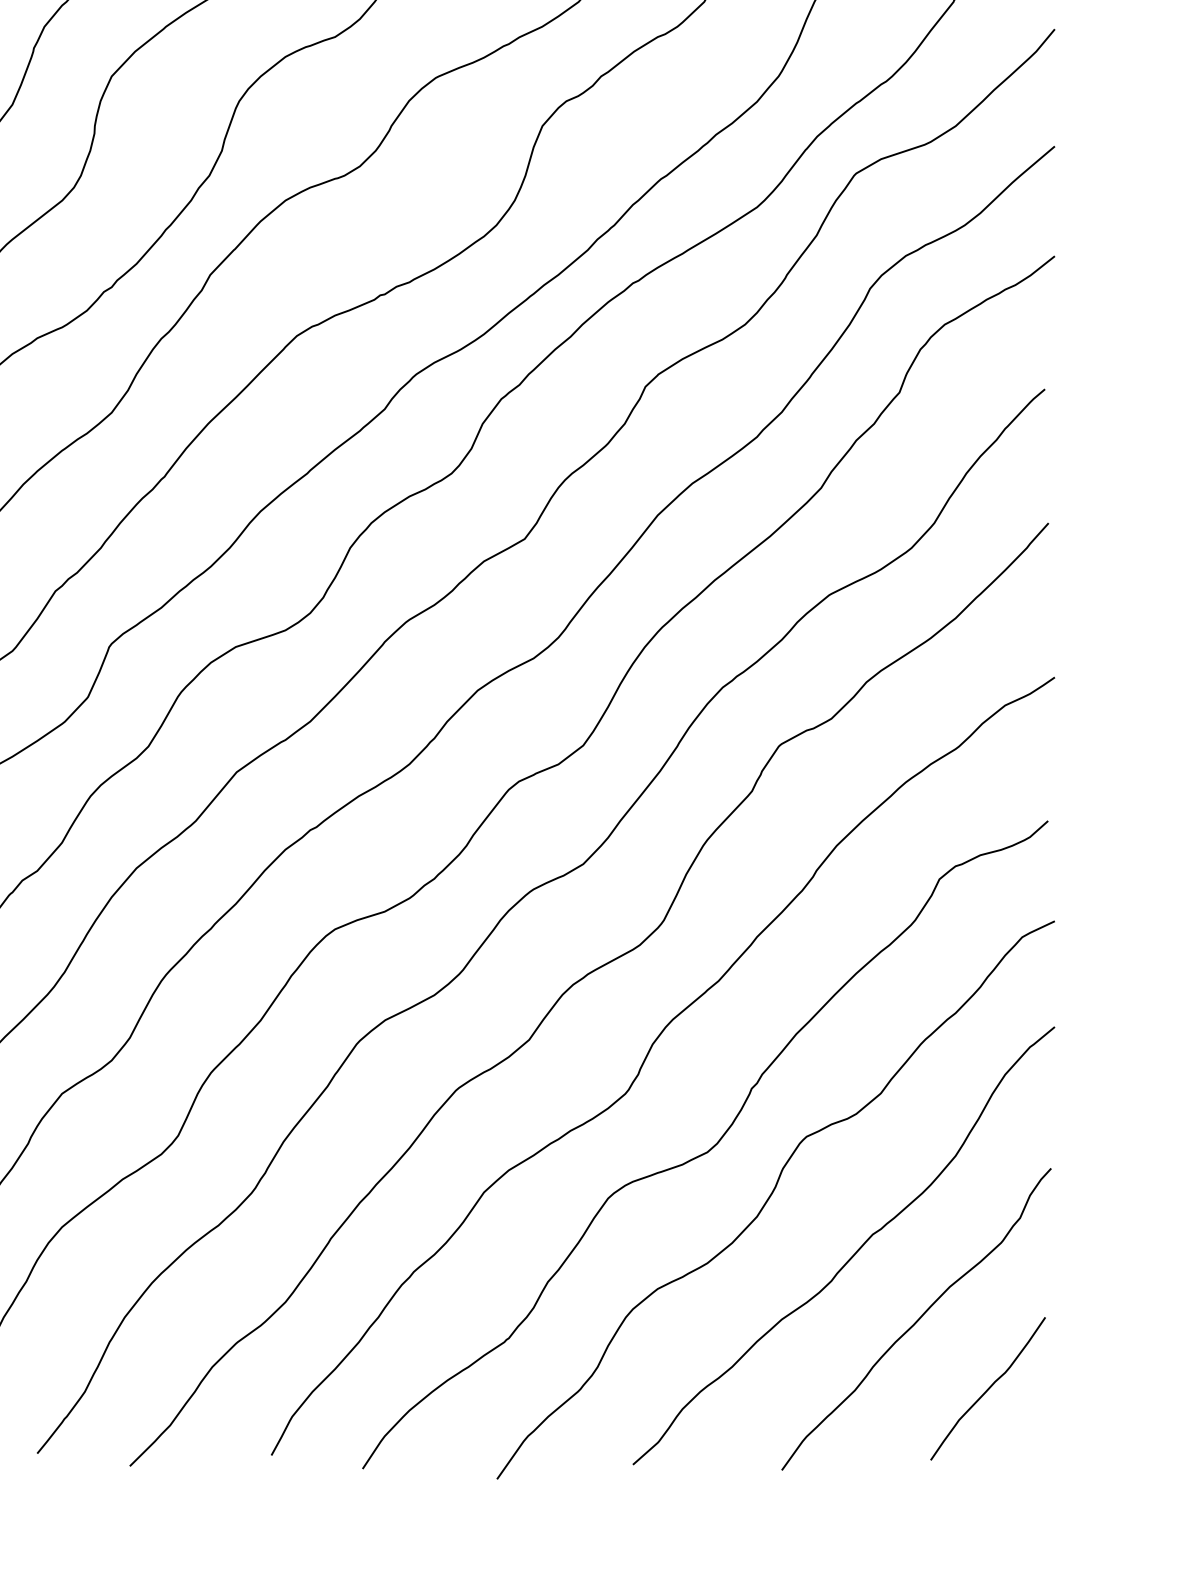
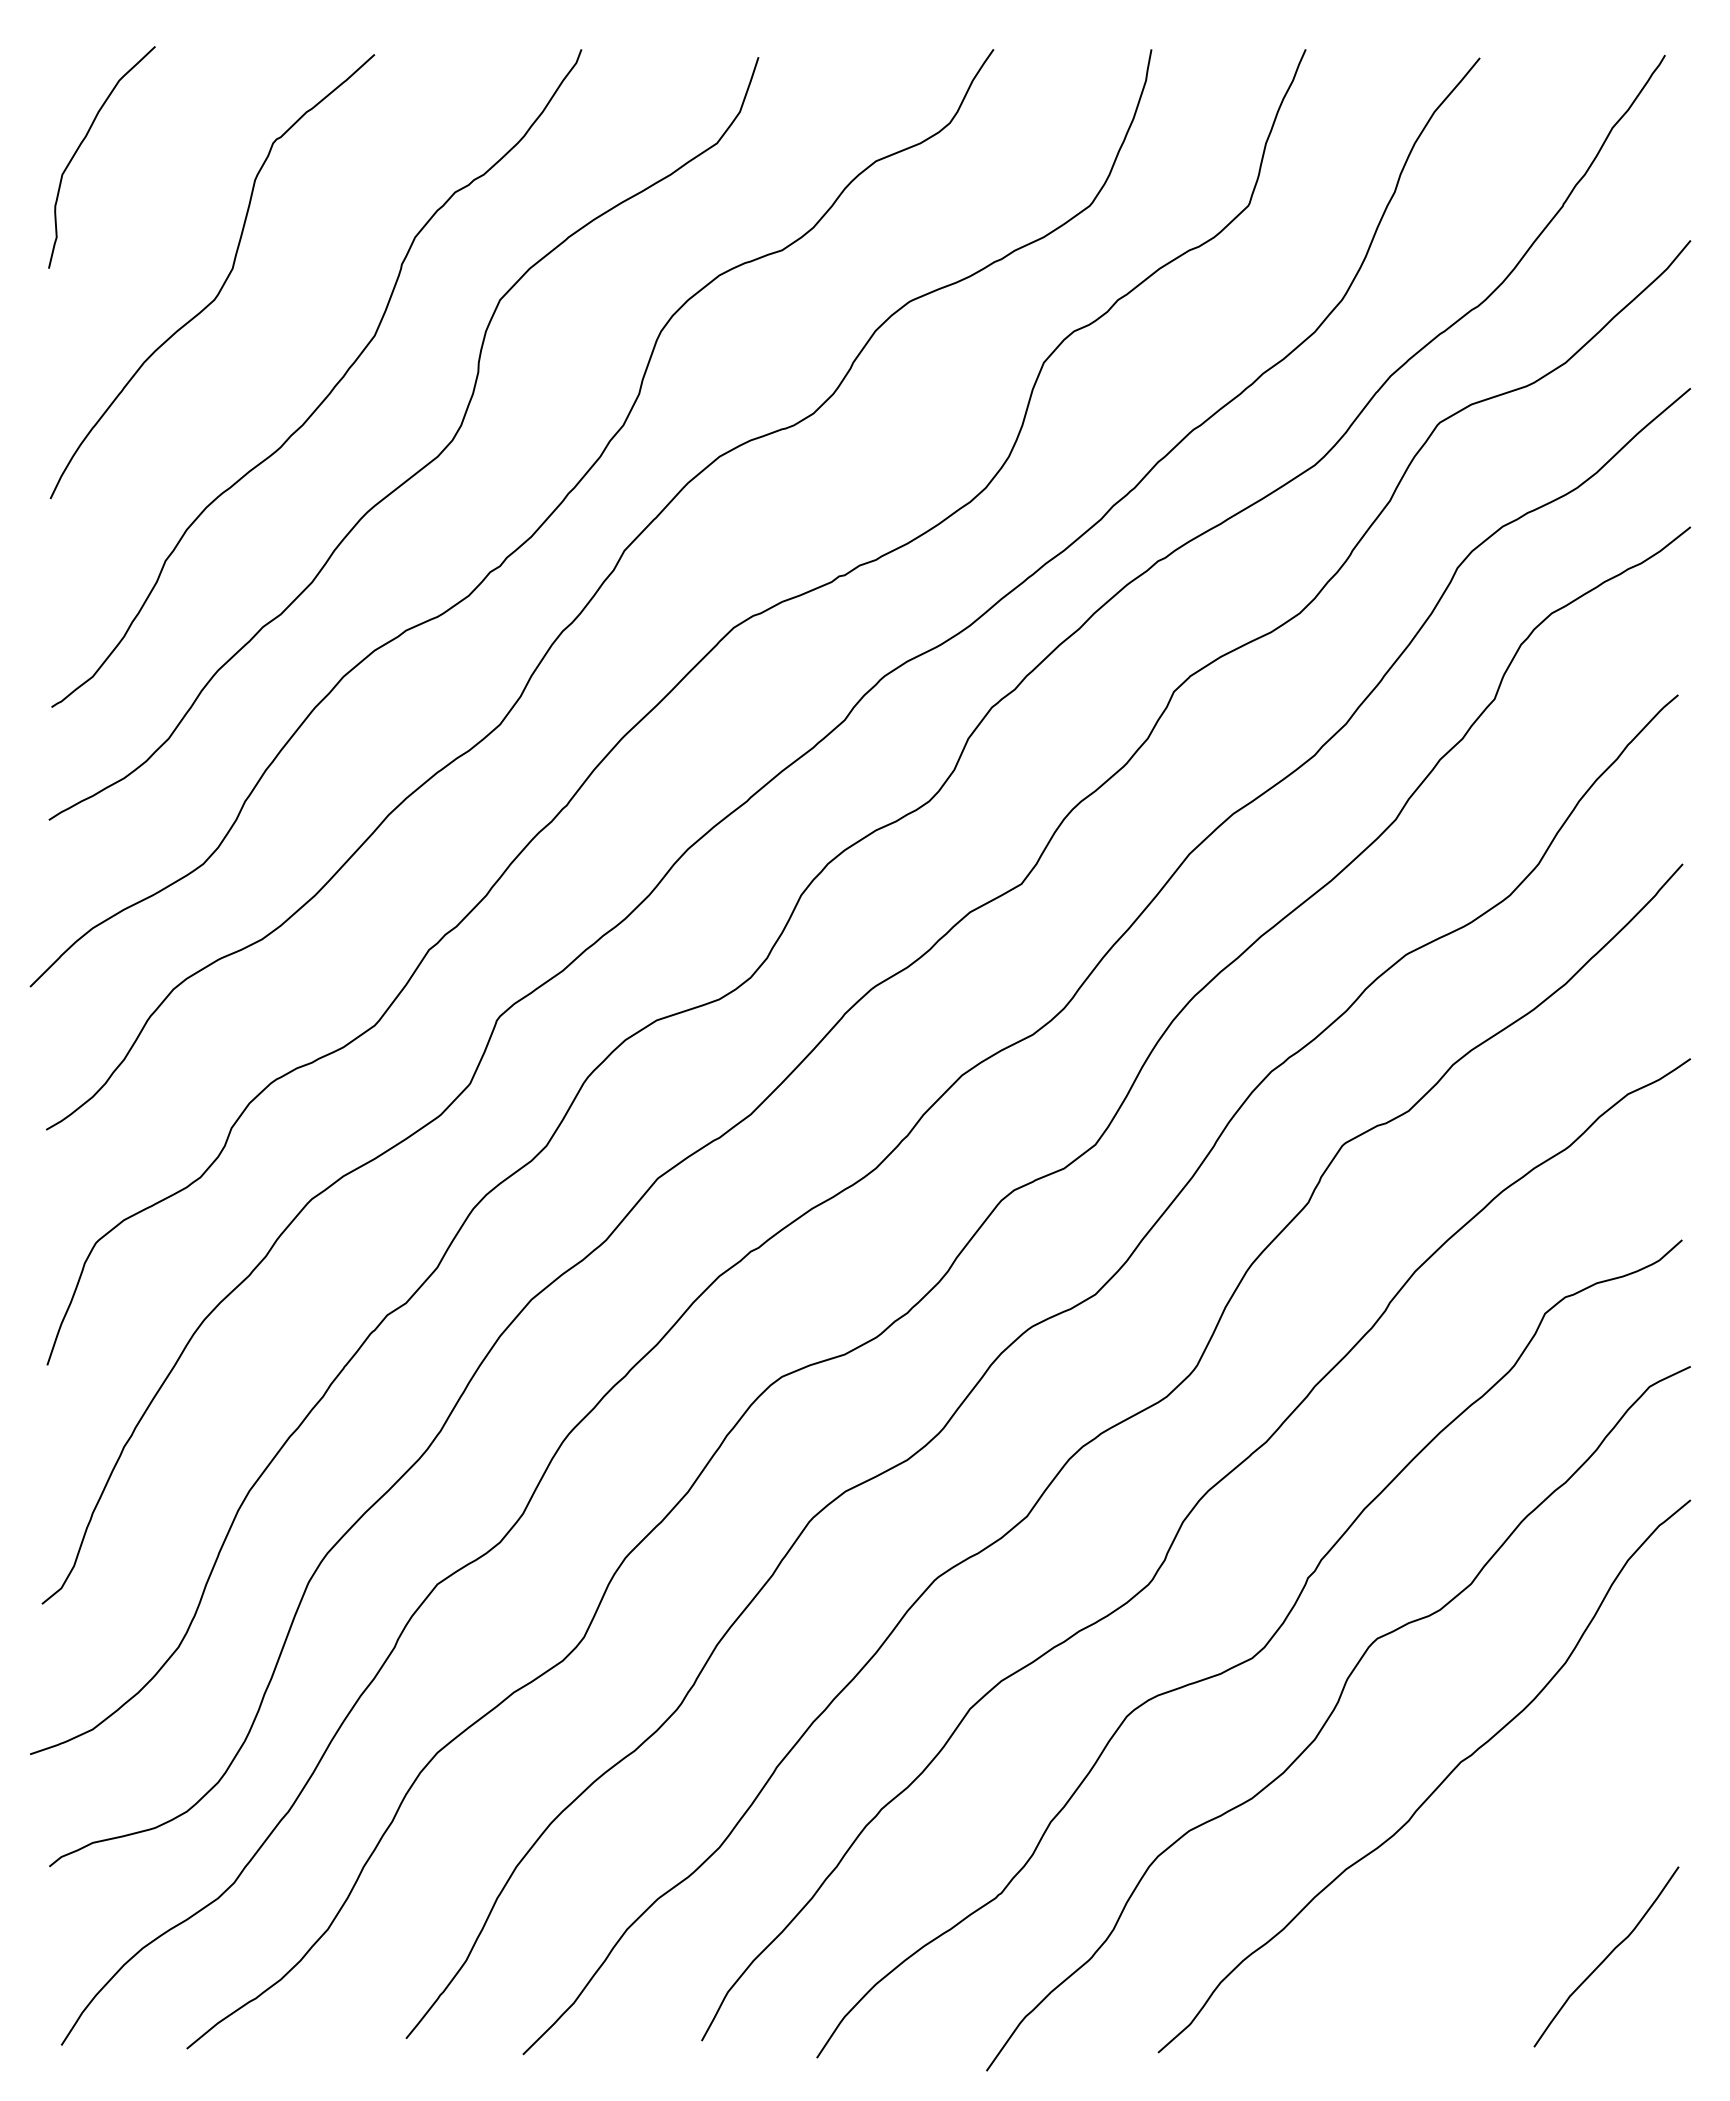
curve: (916, 1320) -> (1516, 1870), removed

